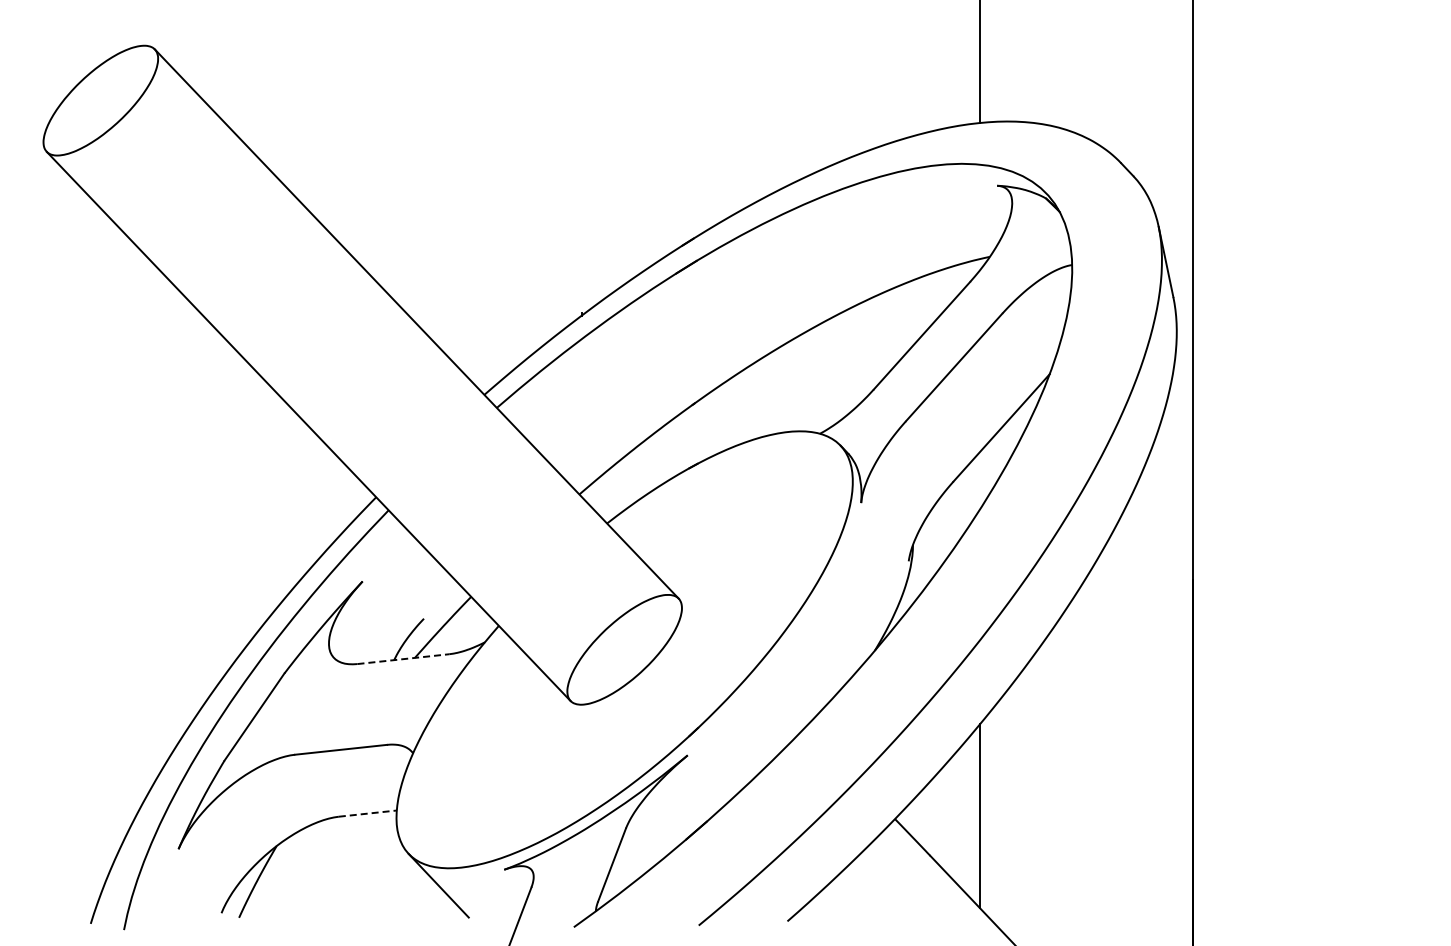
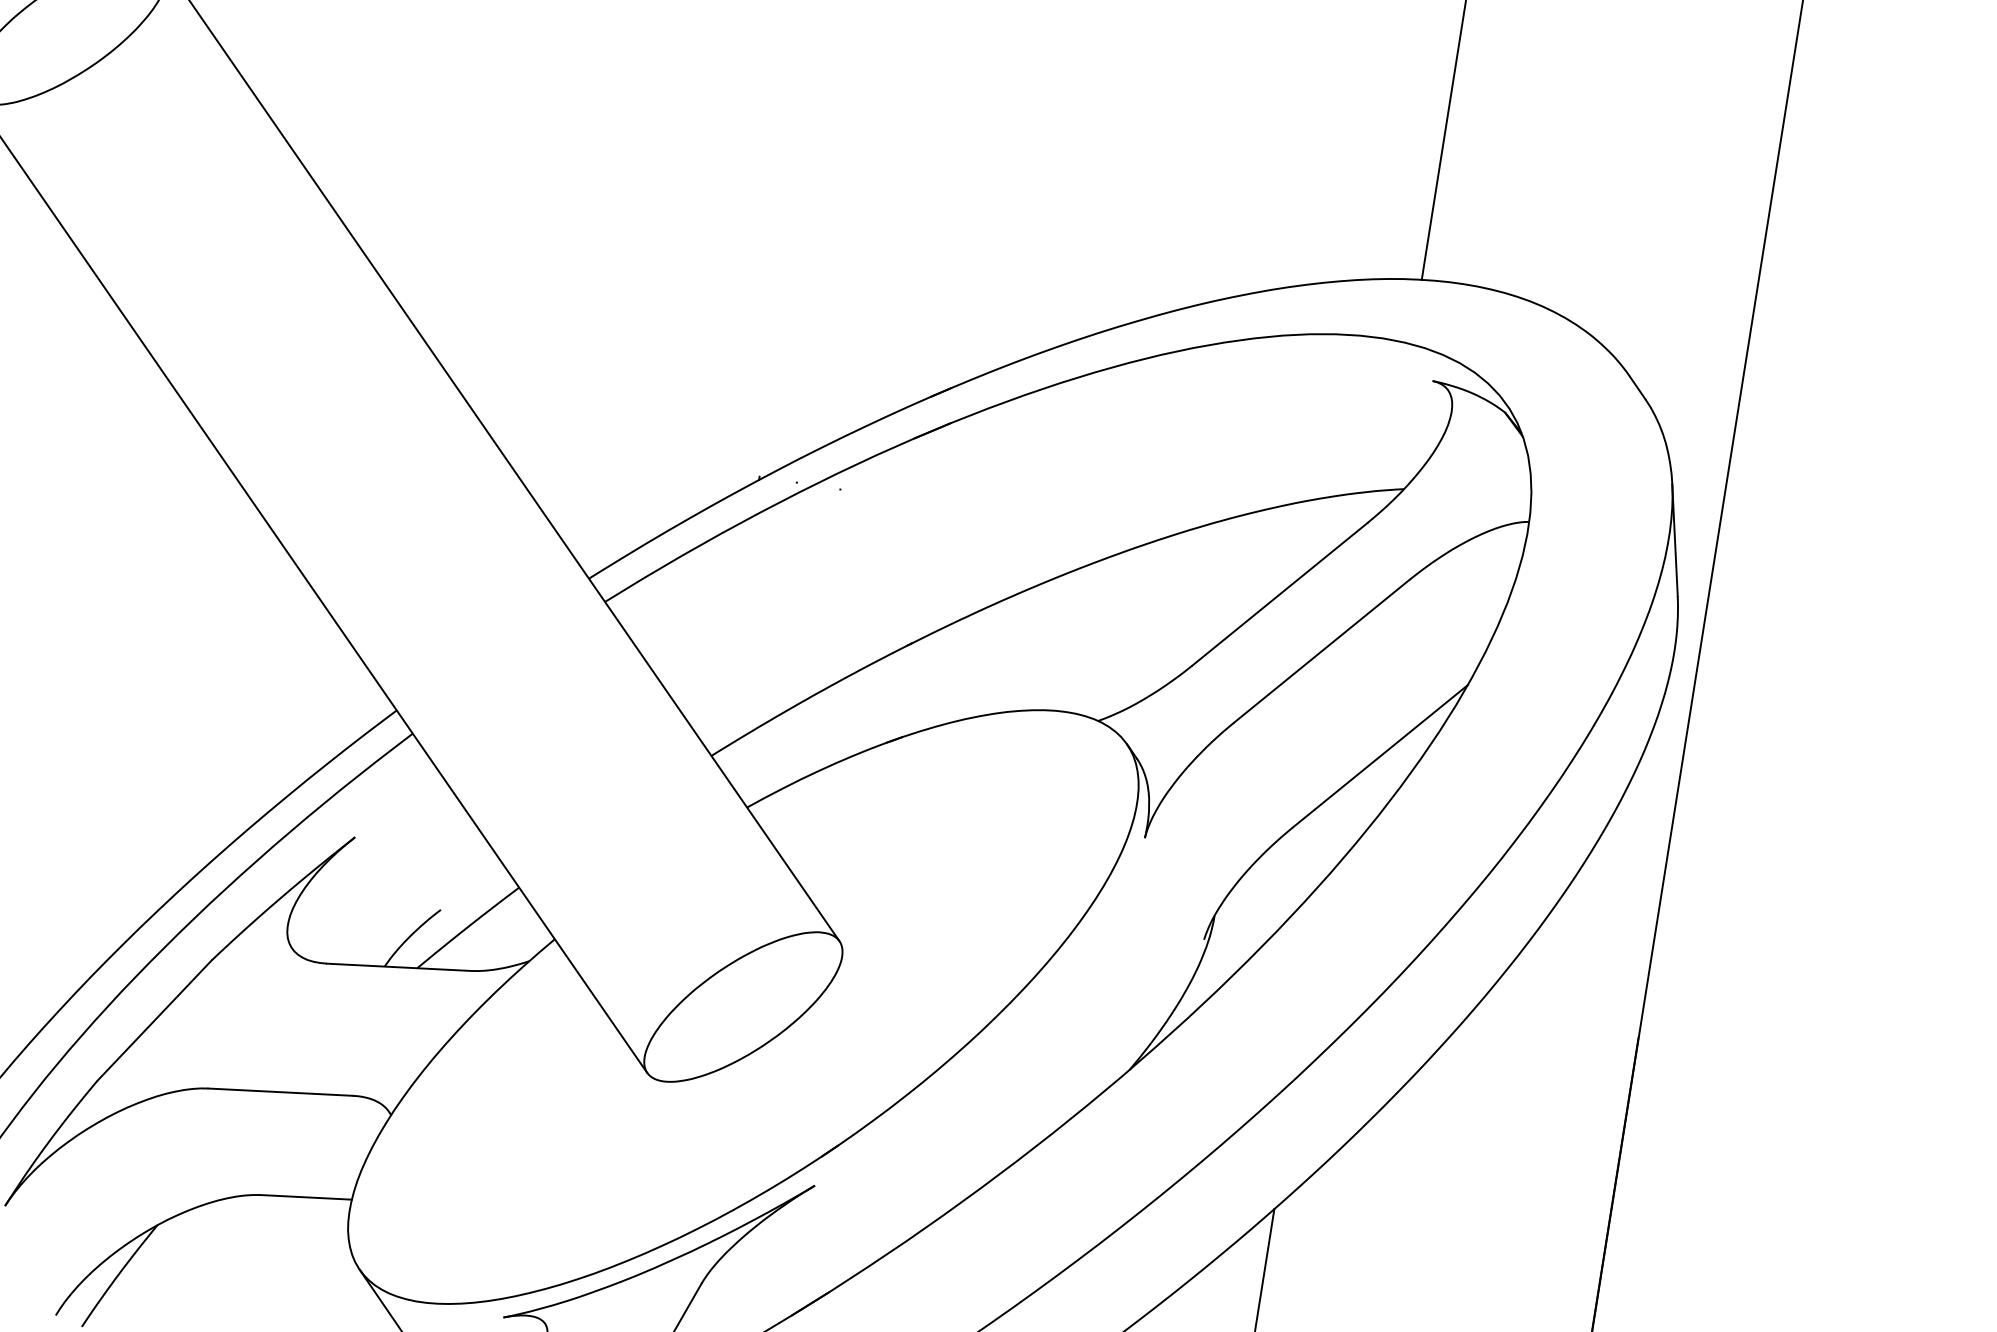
line: (403, 659) -> (399, 967), dashed -> solid
line: (368, 813) -> (307, 1197), dashed -> solid

